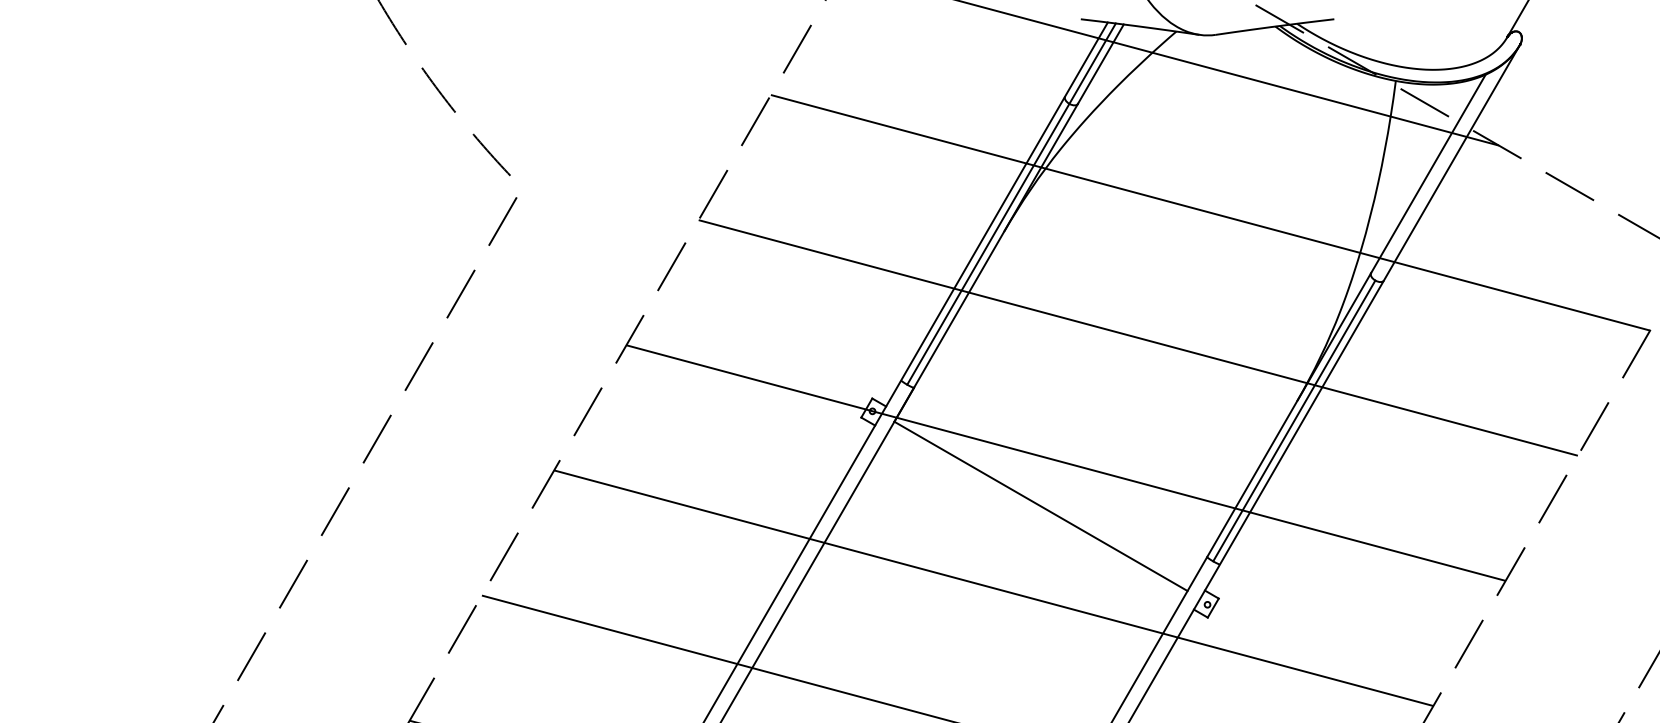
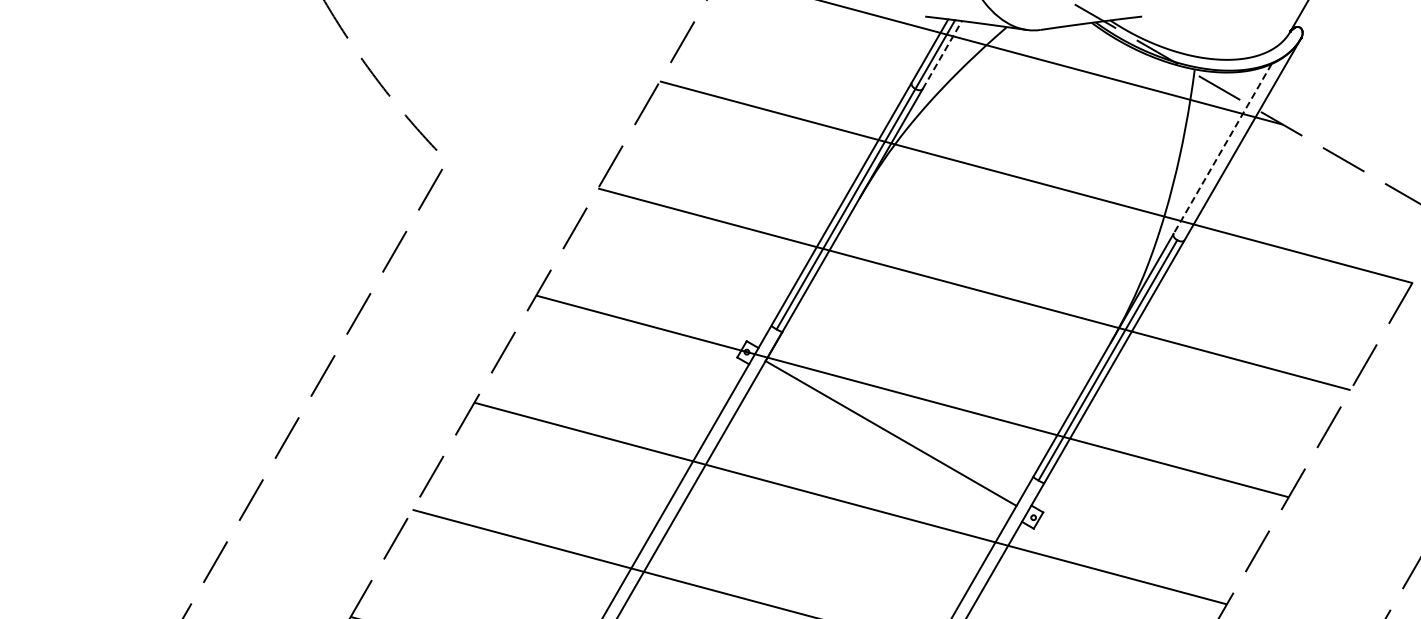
line: (1101, 63) -> (942, 54), solid -> dashed
line: (1428, 174) -> (1222, 149), solid -> dashed

